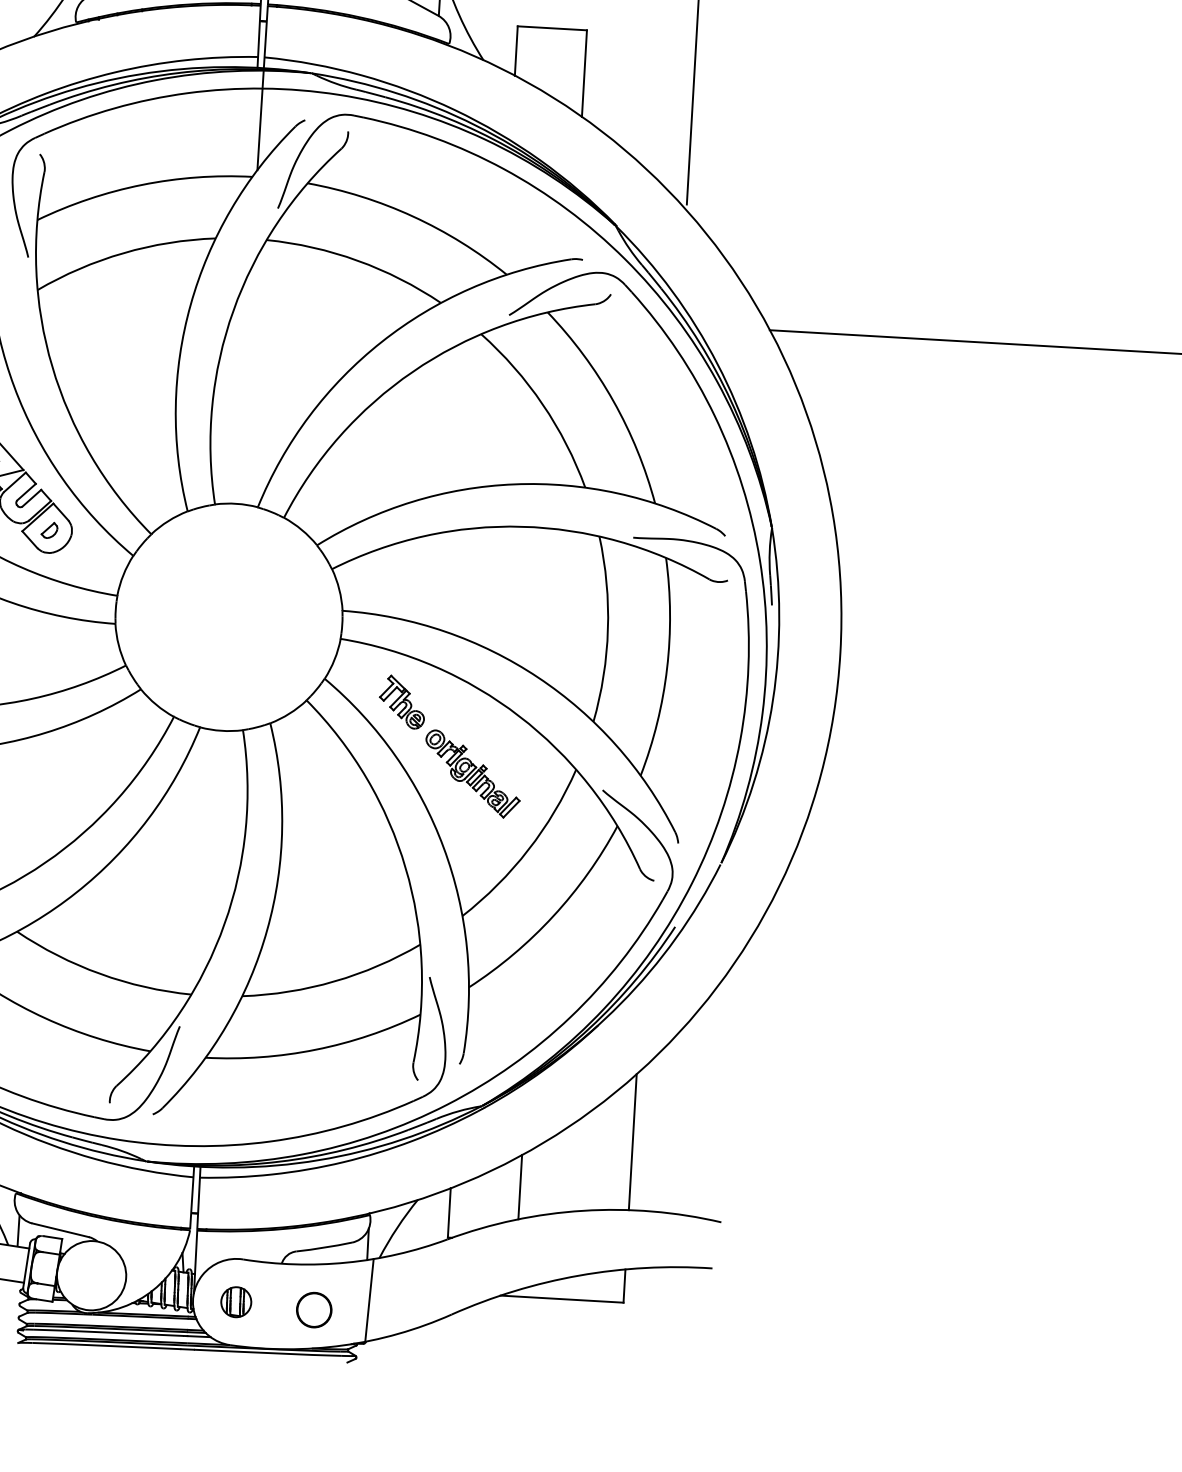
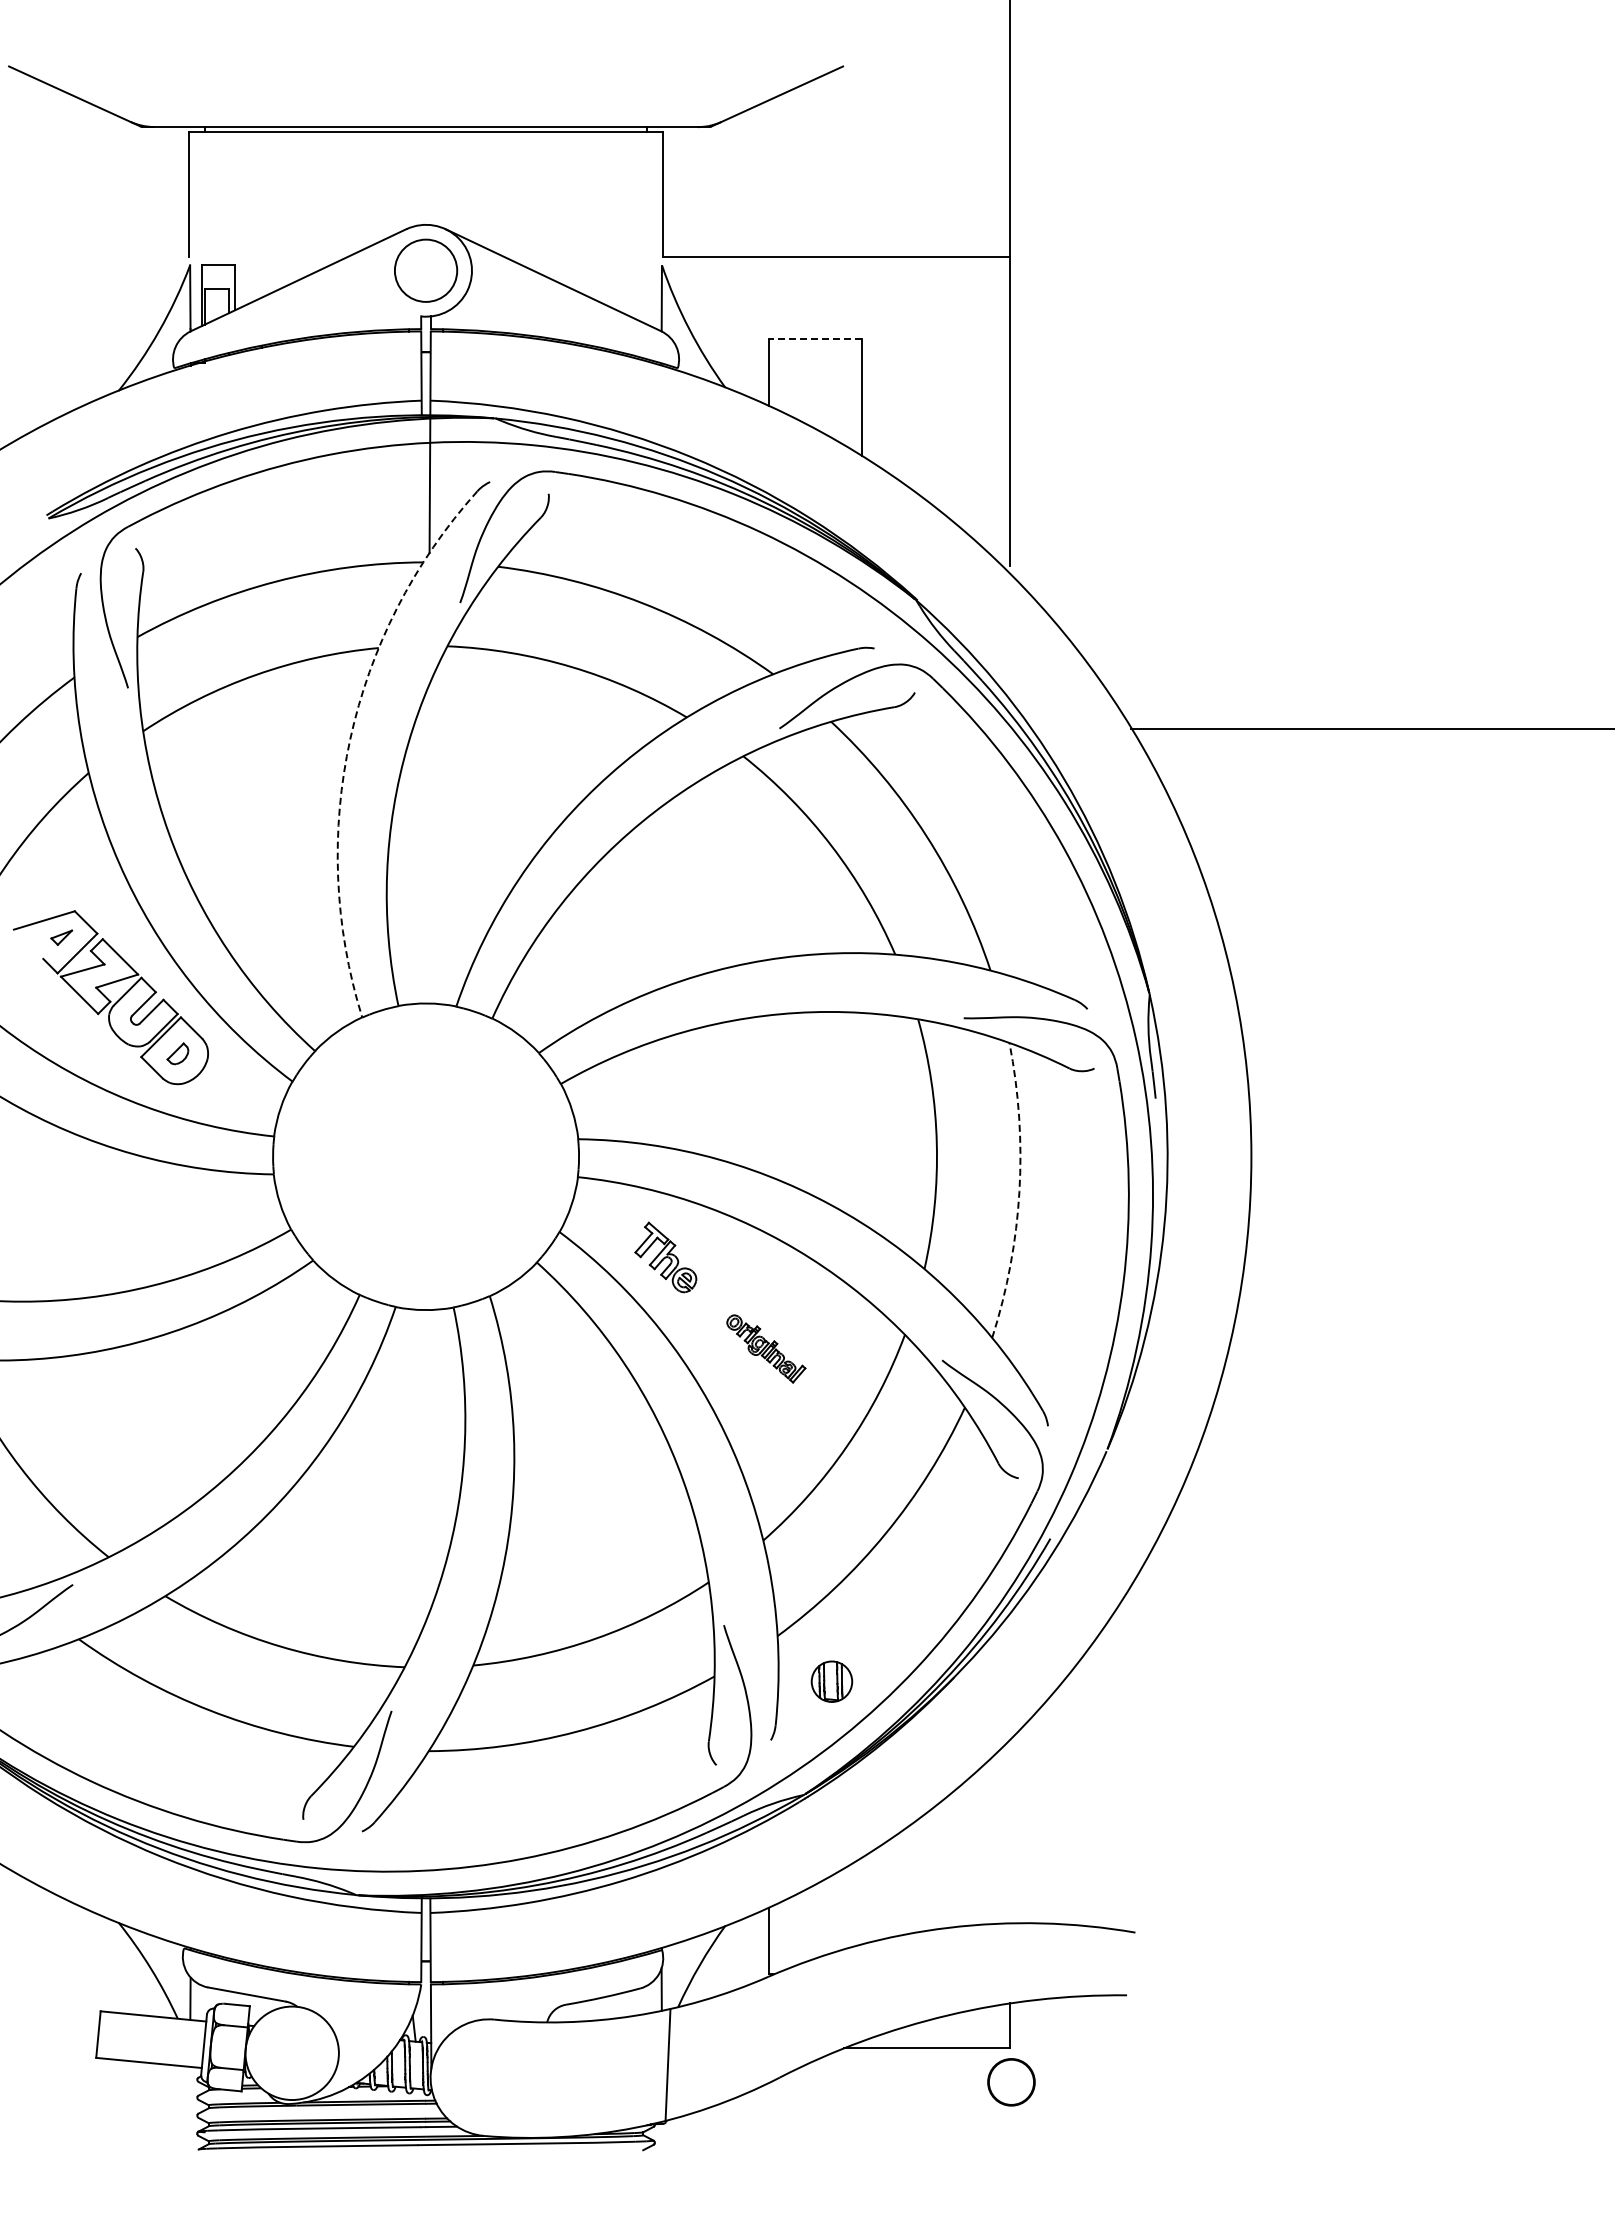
line: (552, 28) -> (815, 339), solid -> dashed
arc: (190, 304) -> (350, 739), solid -> dashed
arc: (667, 668) -> (1019, 1191), solid -> dashed
part: (473, 773) -> (766, 1348), size x0.6
line: (633, 1142) -> (1010, 1831), removed
line: (520, 1186) -> (862, 1900), removed
part: (235, 1302) -> (831, 1681), moved
circle: (314, 1310) -> (1011, 2082), moved

